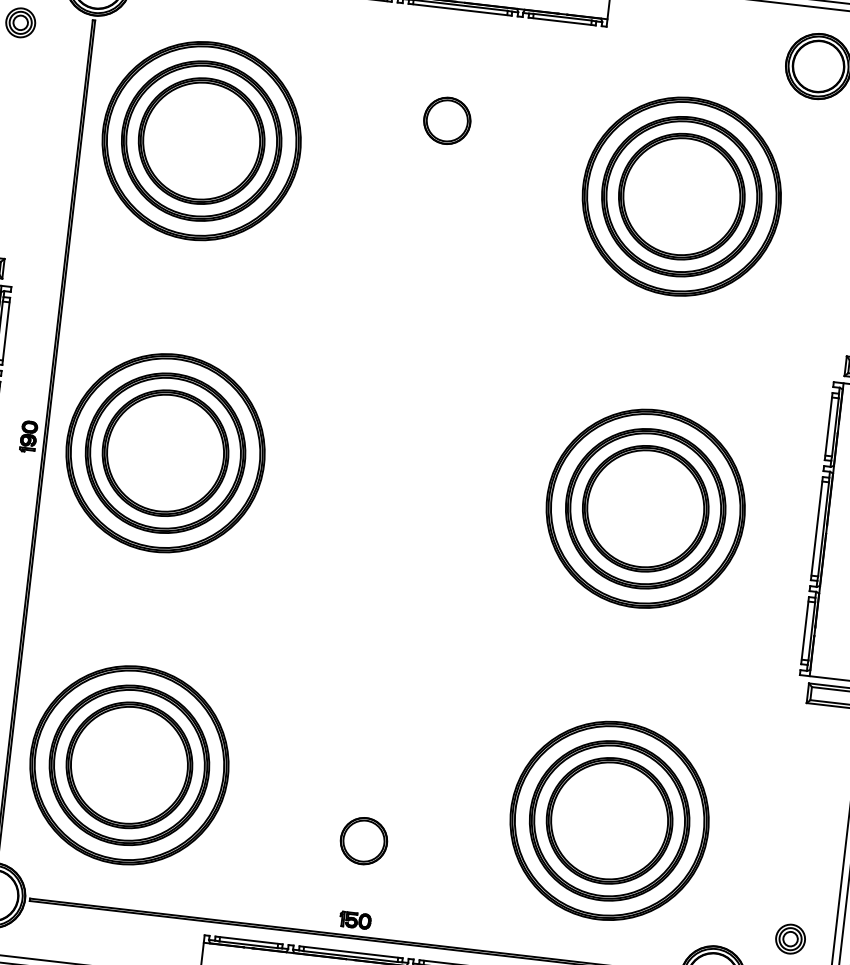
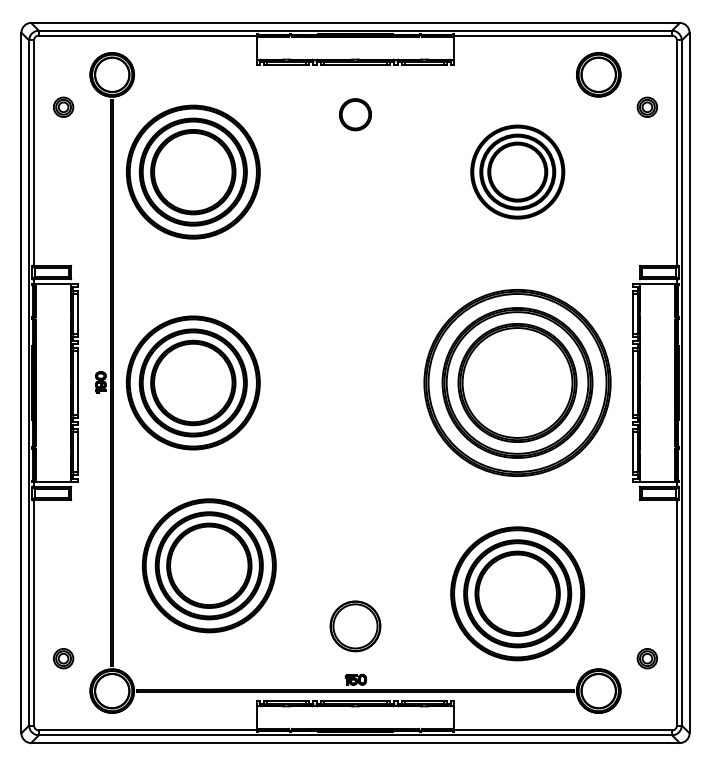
part: (447, 120) -> (355, 114), moved
part: (681, 195) -> (517, 171), size x0.7
part: (645, 508) -> (517, 382), size x1.4
part: (128, 764) -> (208, 565), moved
part: (364, 840) -> (355, 625), size x1.6

